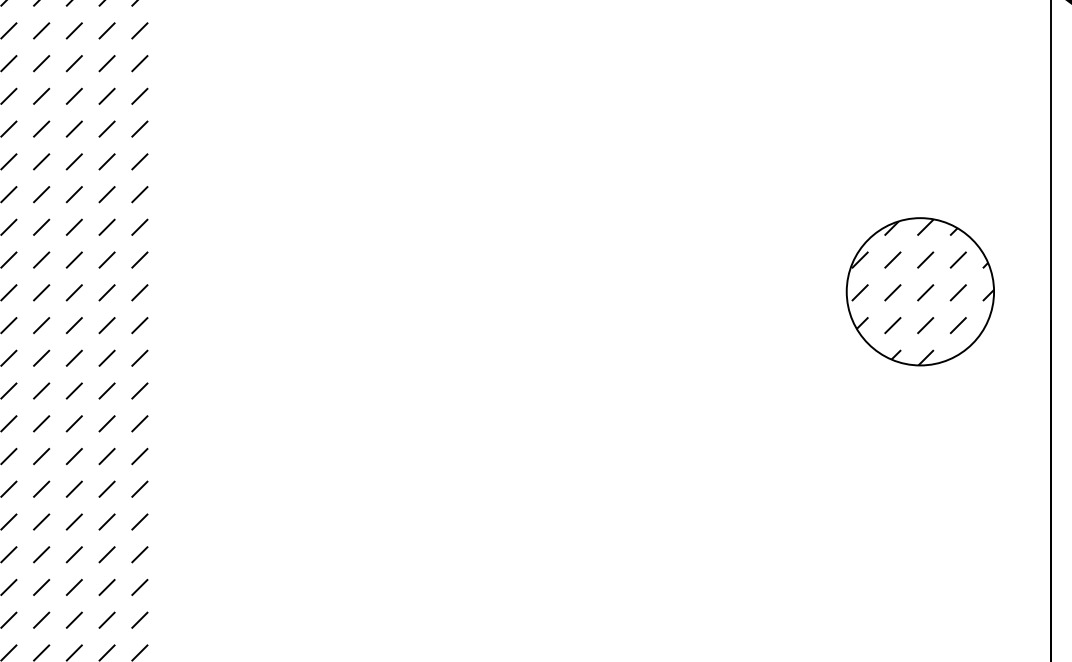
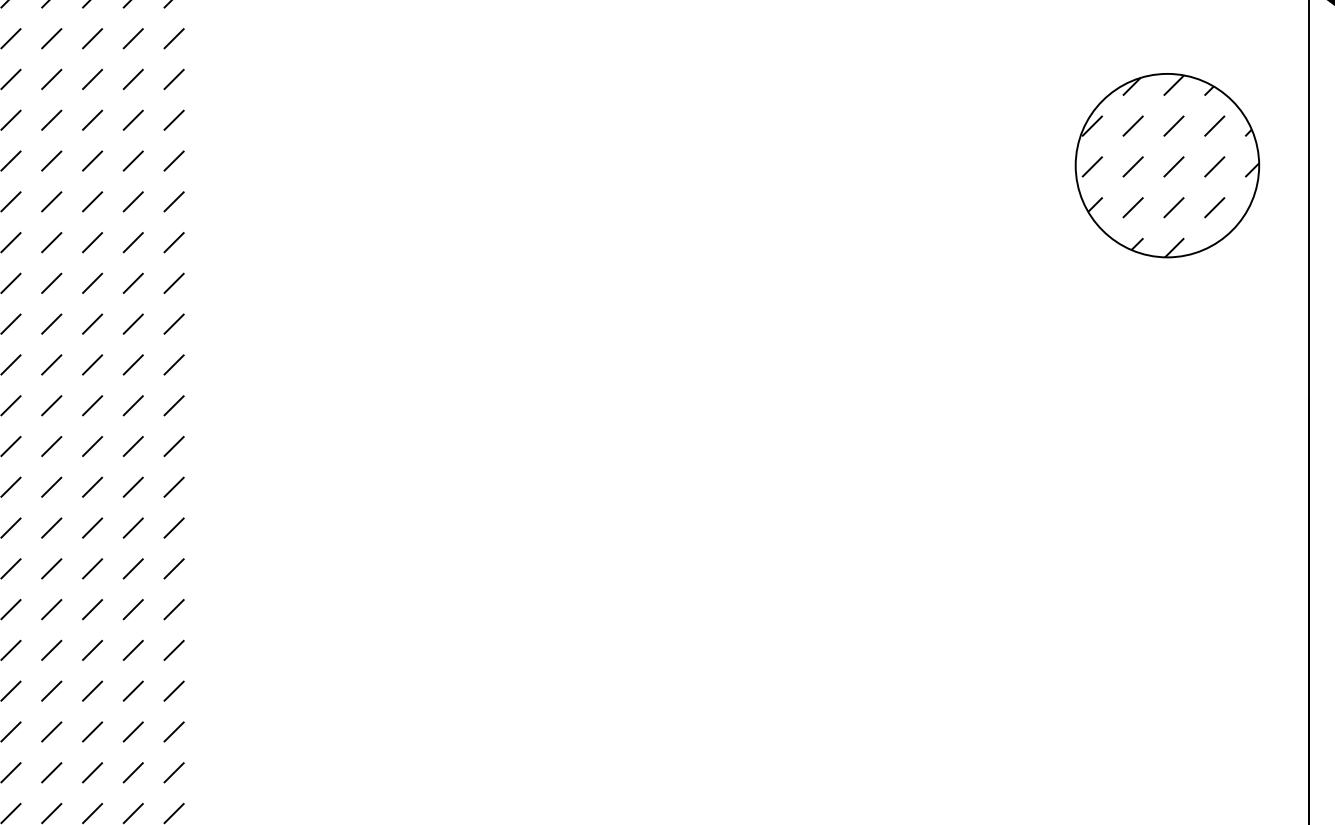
part: (919, 291) -> (1166, 165), moved

